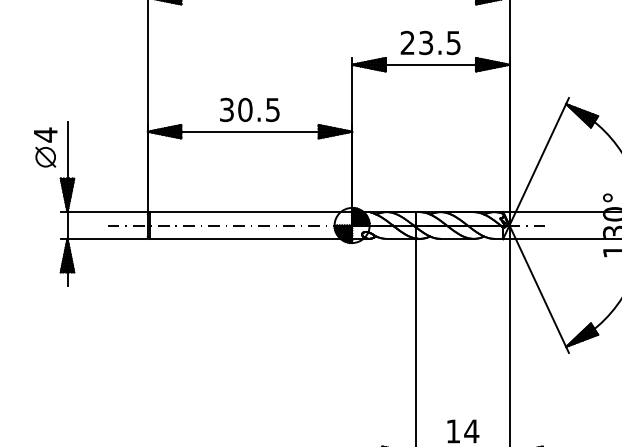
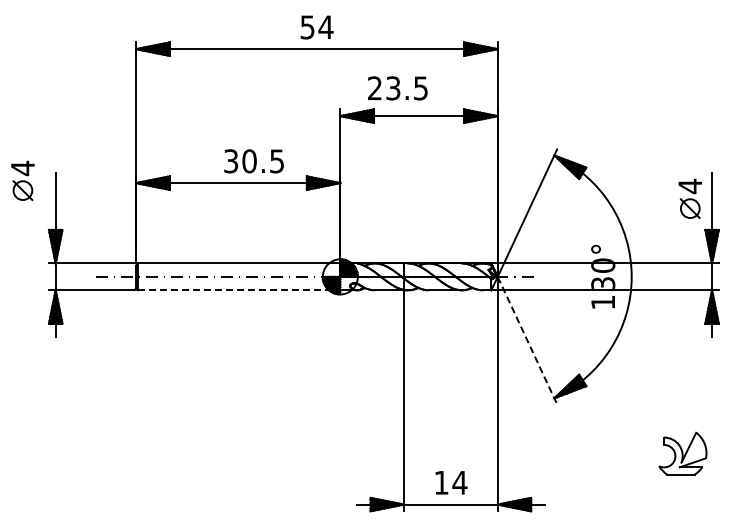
text: (430, 43) -> (397, 88), moved
text: (249, 110) -> (253, 161), moved
part: (45, 147) -> (22, 180), moved
line: (251, 239) -> (239, 290), solid -> dashed
line: (539, 290) -> (527, 341), solid -> dashed

